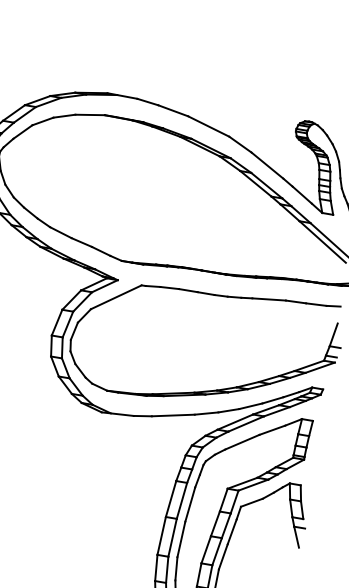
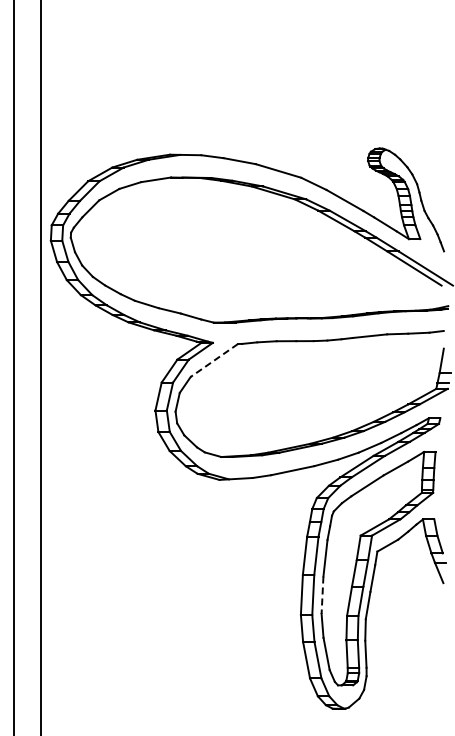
line: (116, 297) -> (214, 360), solid -> dashed
line: (181, 539) -> (322, 595), solid -> dashed

